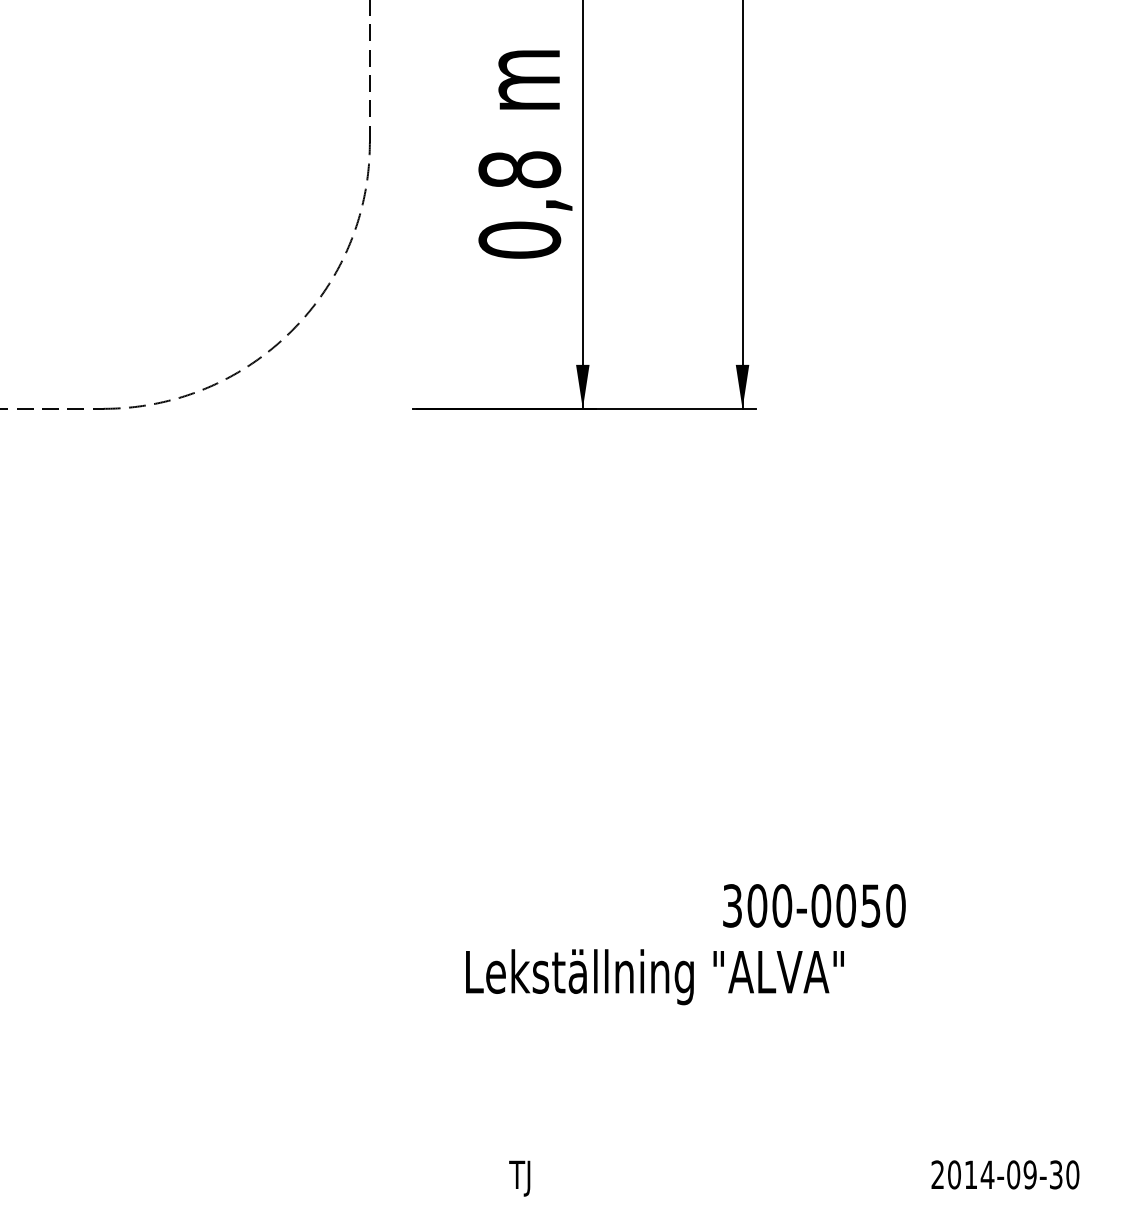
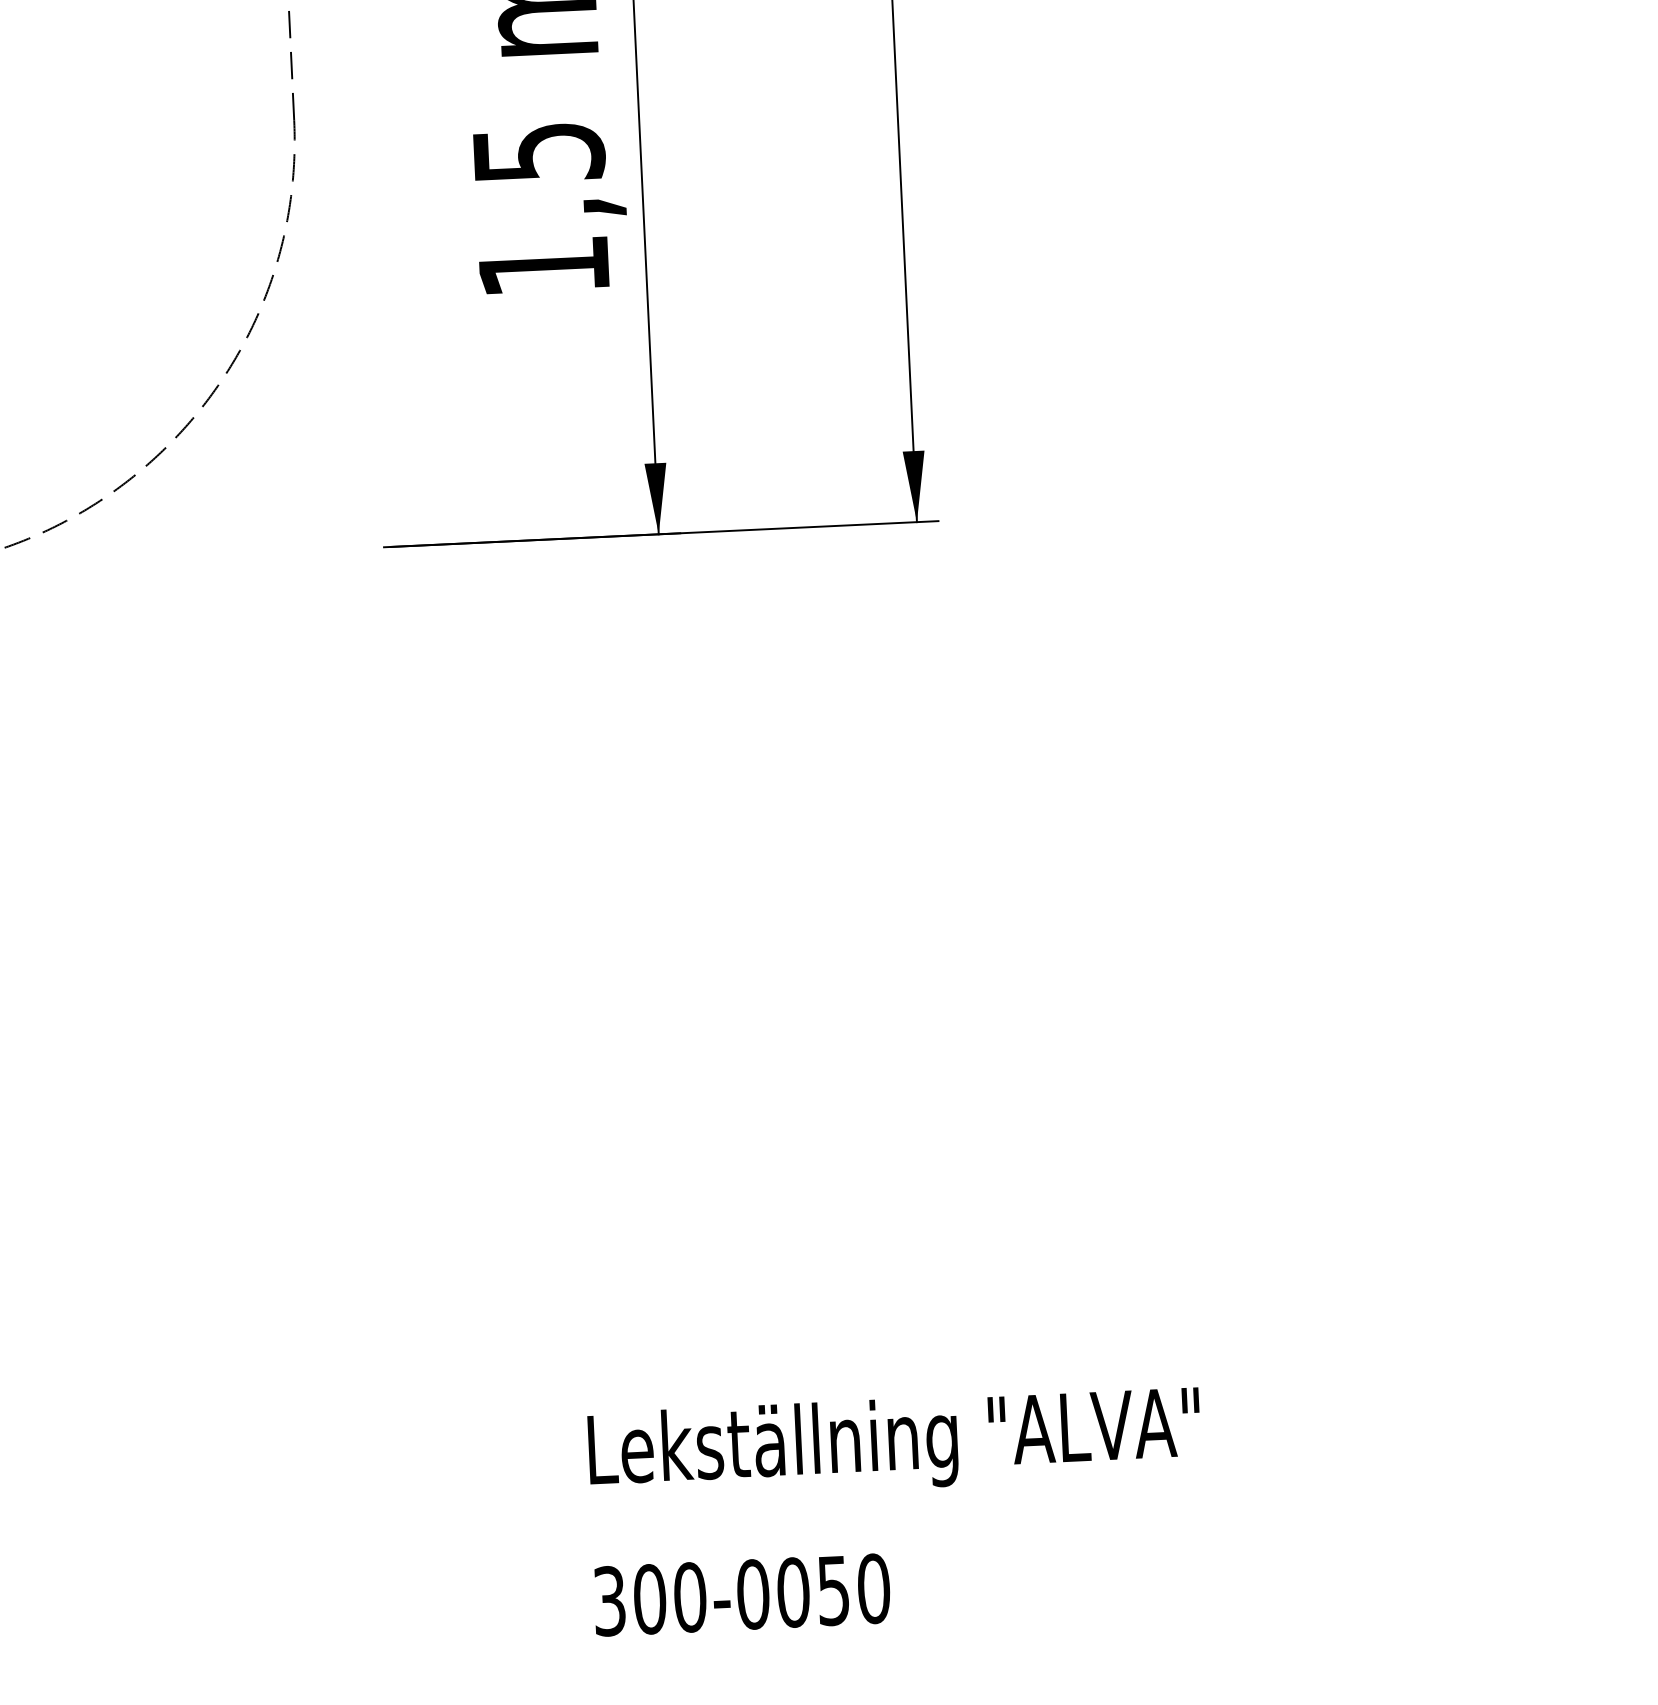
text: (519, 204) -> (540, 208), 0,8 -> 1,5
text: (814, 905) -> (742, 1594), moved
text: (654, 977) -> (893, 1444), moved

